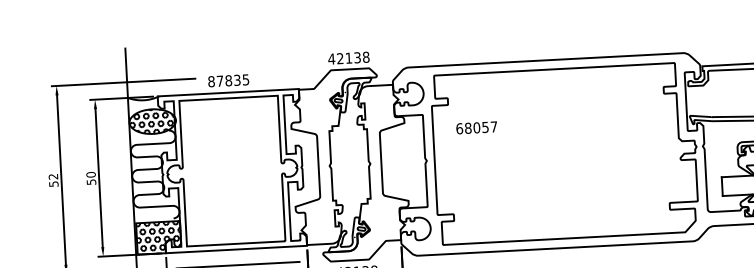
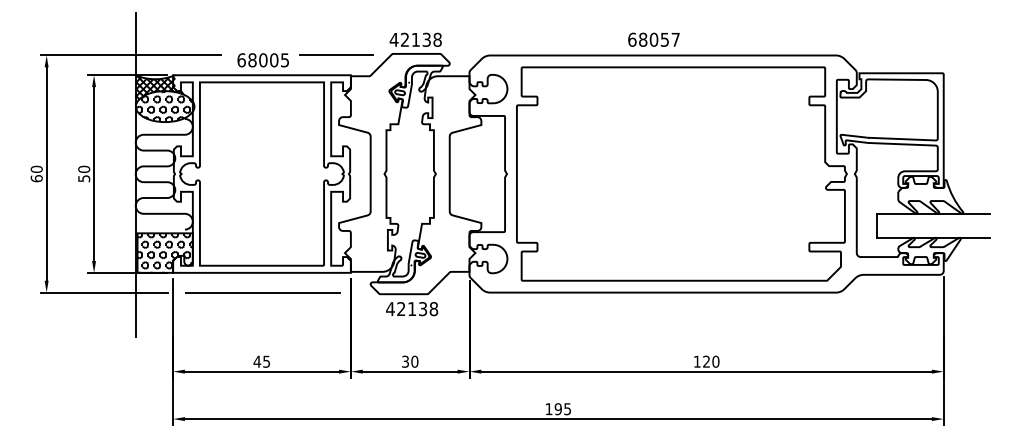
line: (286, 73) -> (336, 55), added
text: (224, 81) -> (257, 60), 87835 -> 68005
hatch: (148, 108) -> (160, 89), added
text: (476, 127) -> (653, 39), moved
text: (53, 180) -> (36, 173), 52 -> 60

